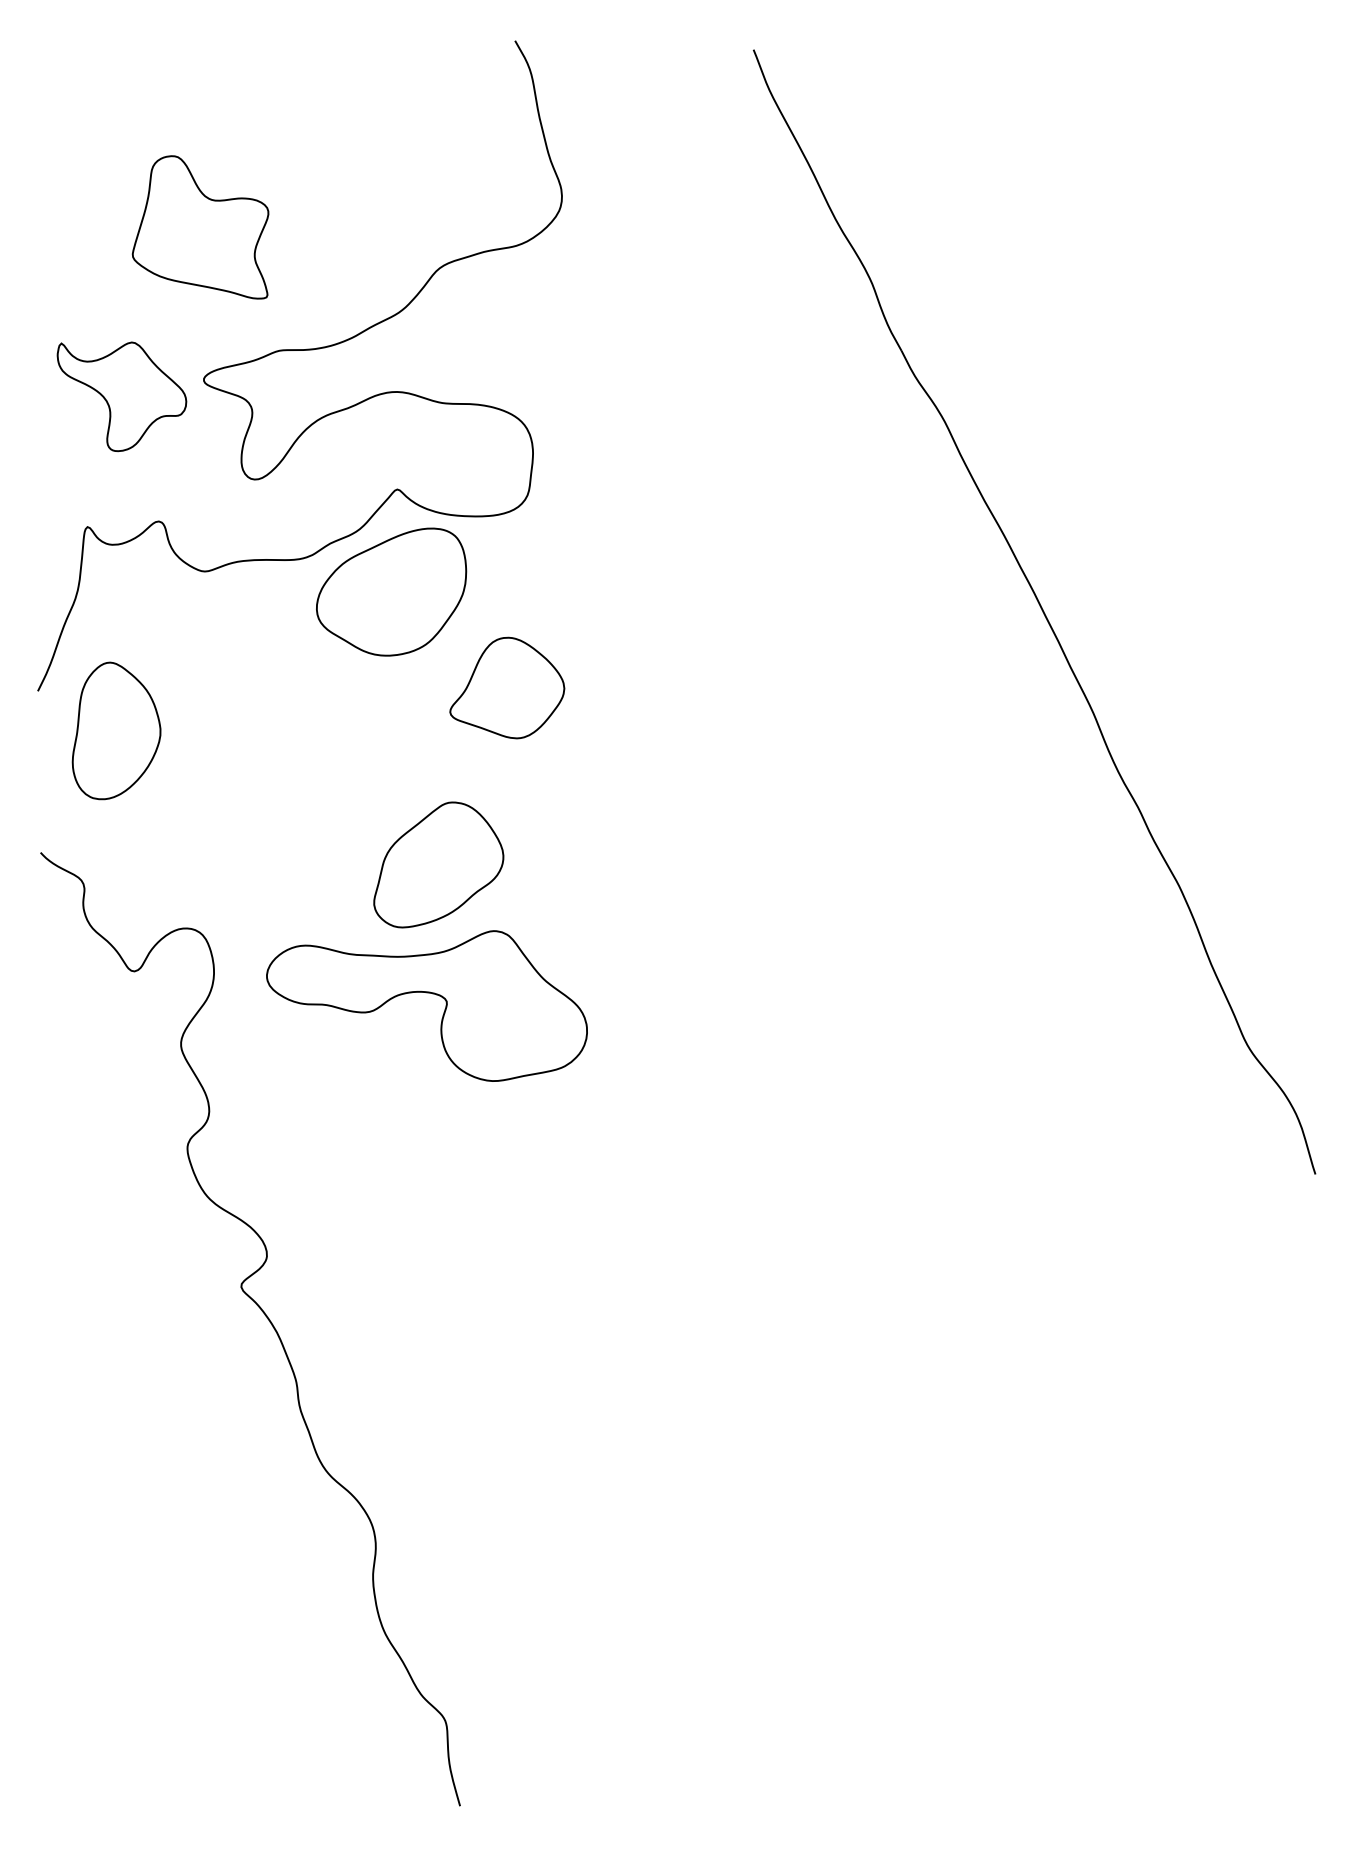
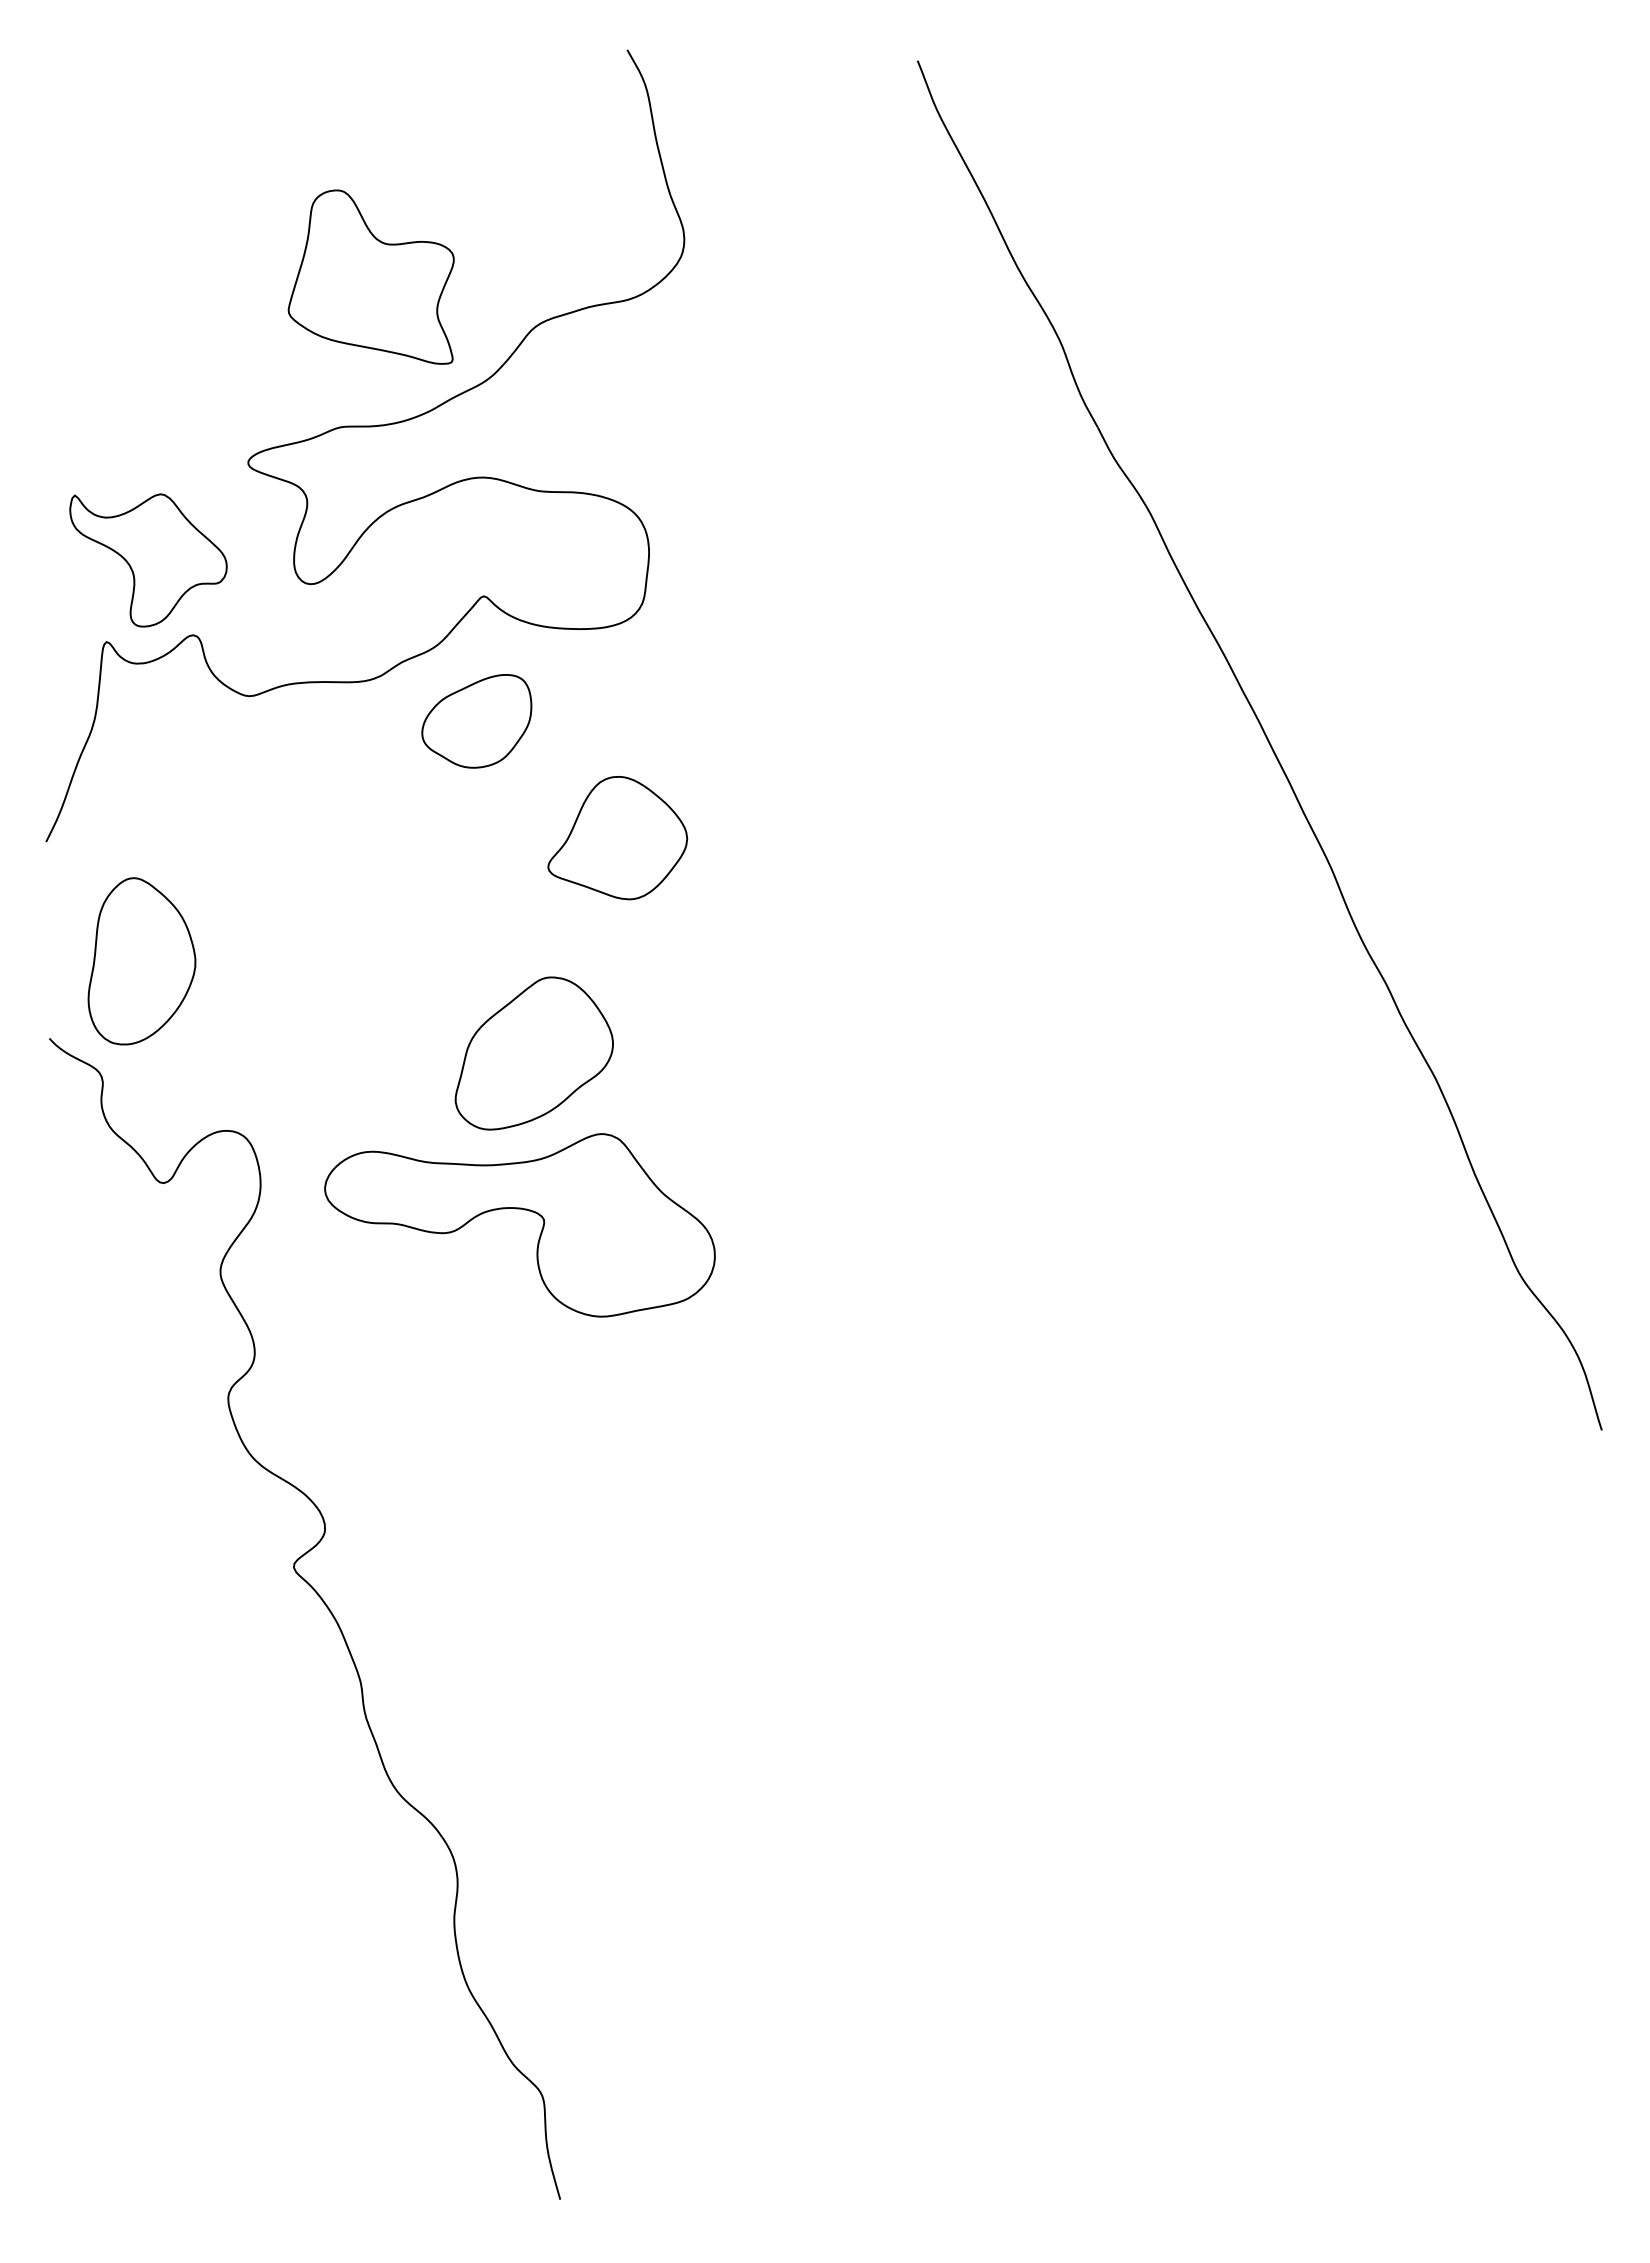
part: (199, 226) -> (370, 276), moved
part: (121, 396) -> (148, 560), moved
part: (391, 592) -> (476, 721), size x0.6
part: (116, 731) -> (141, 961), moved

